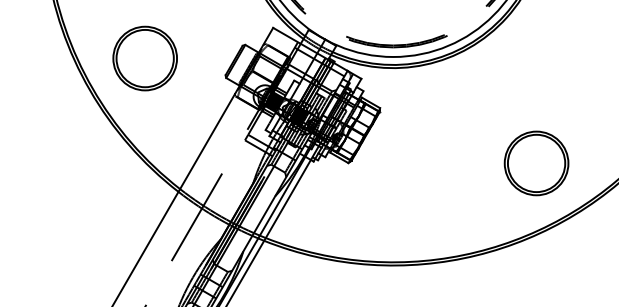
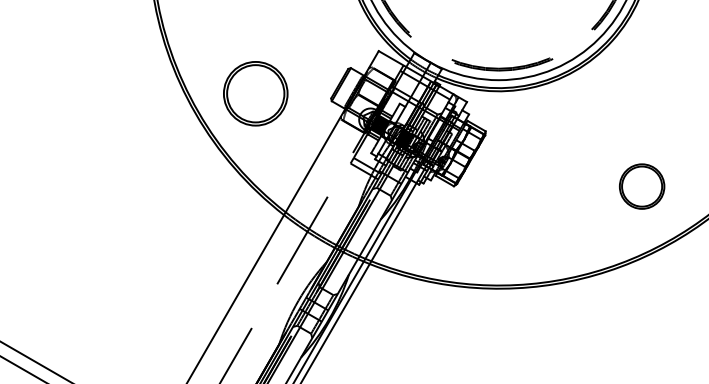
part: (144, 58) -> (255, 93), moved
part: (535, 163) -> (641, 186), size x0.7

